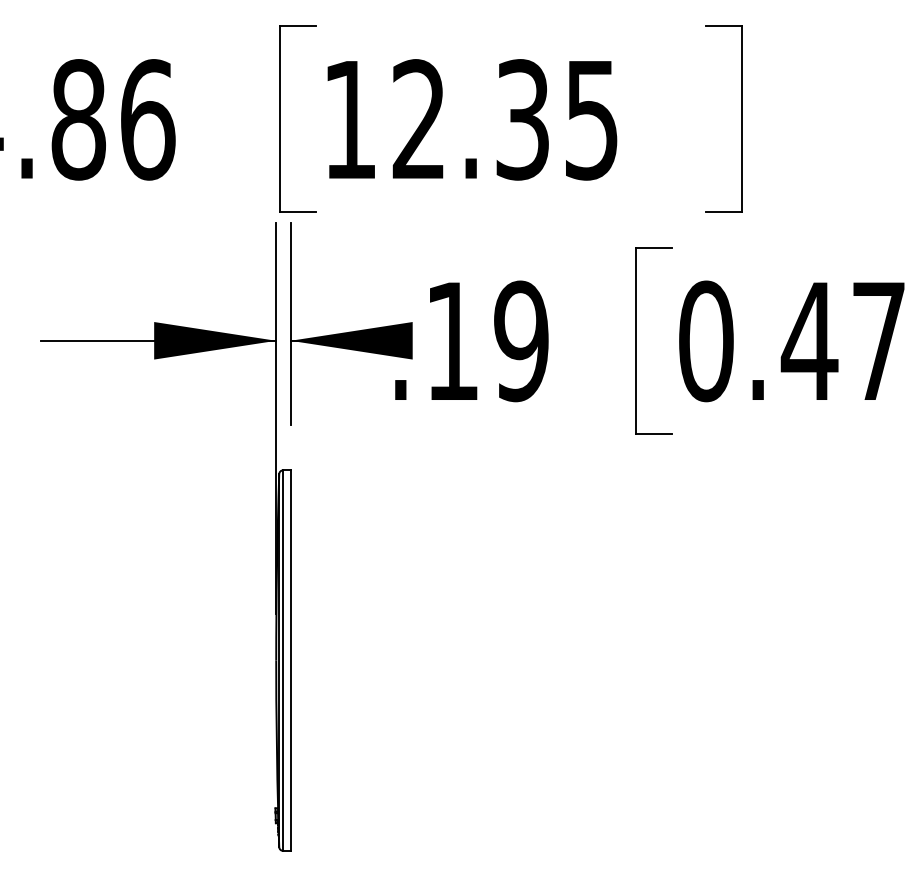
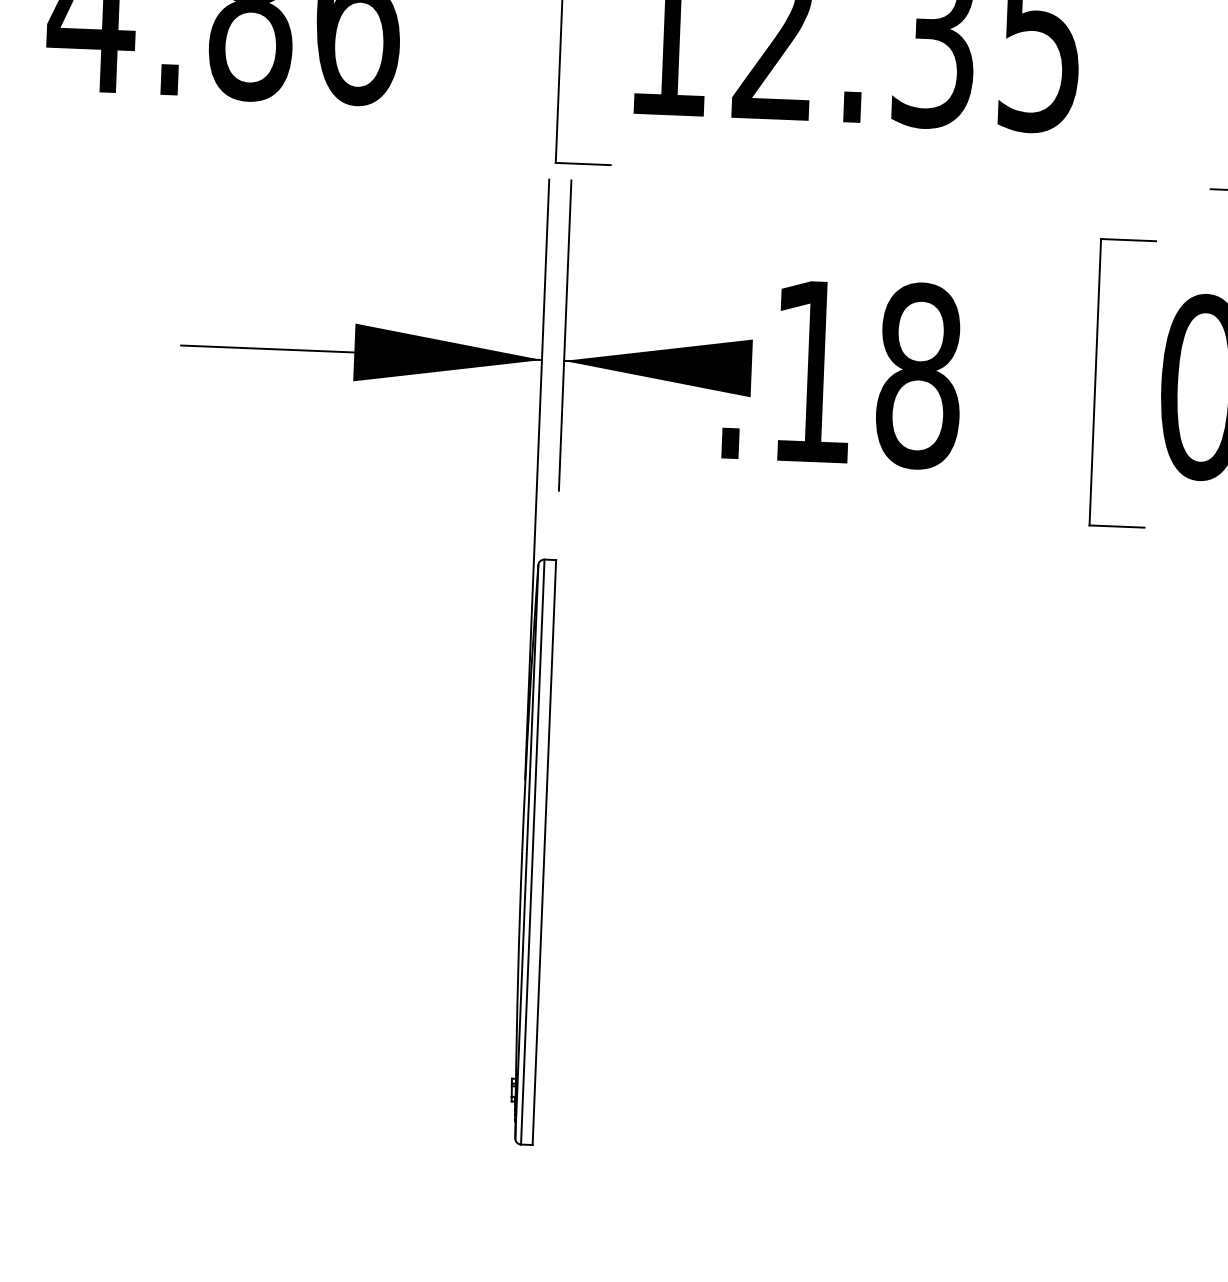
text: (521, 341) -> (918, 376), .19 -> .18

